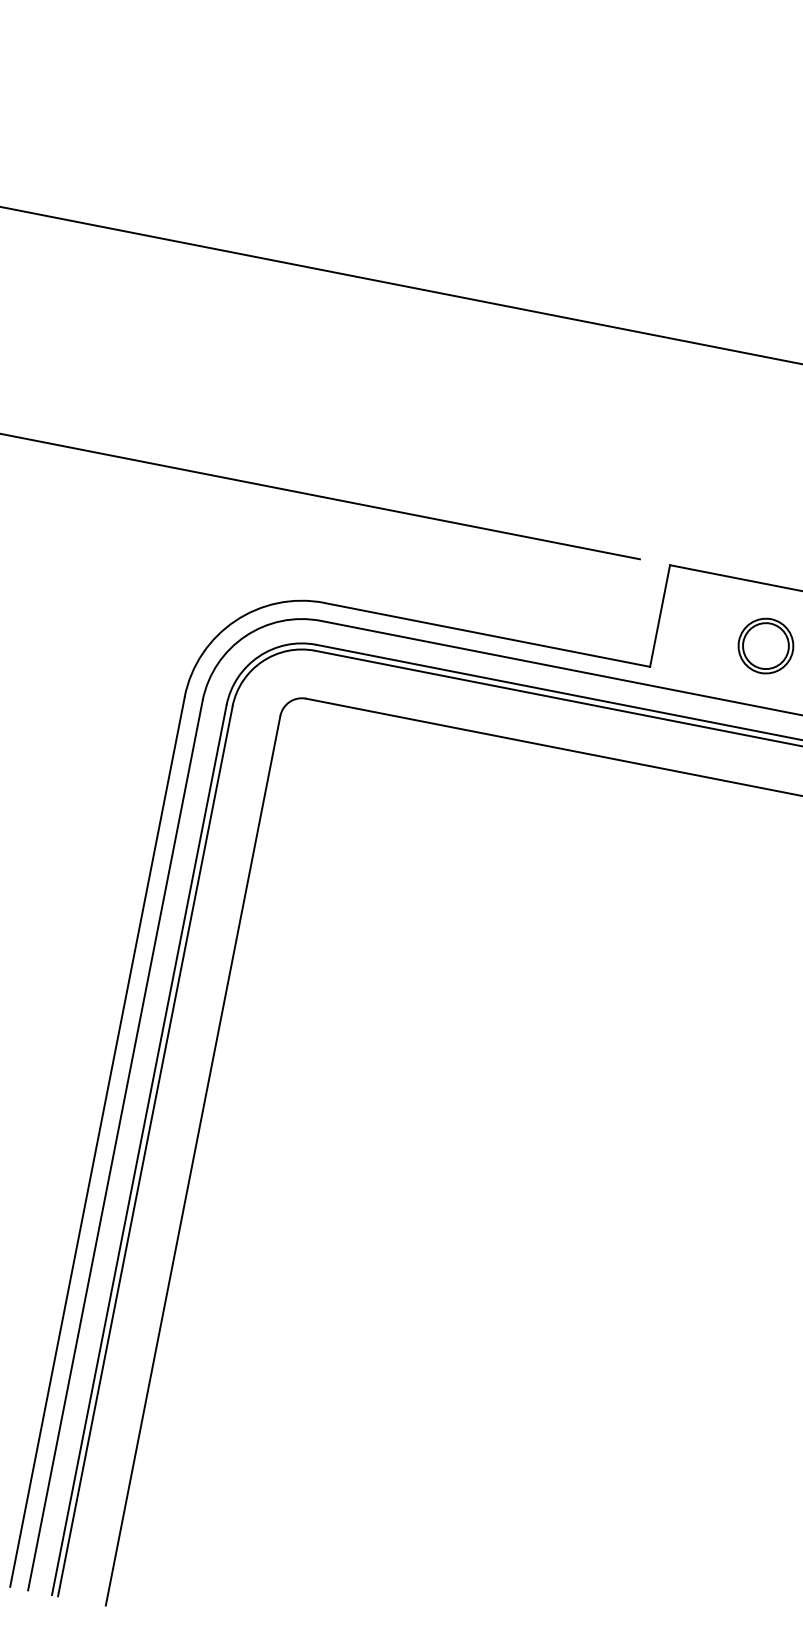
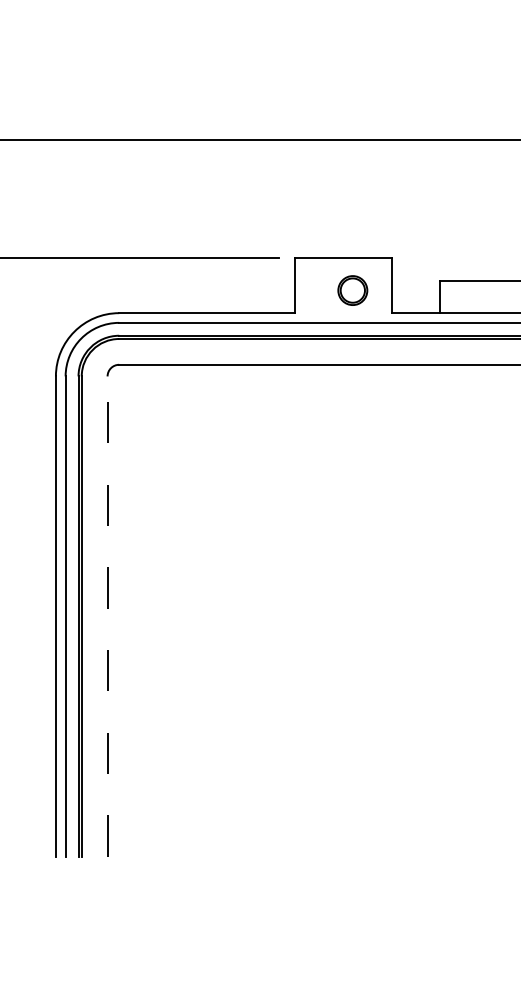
line: (192, 1160) -> (107, 616), solid -> dashed

